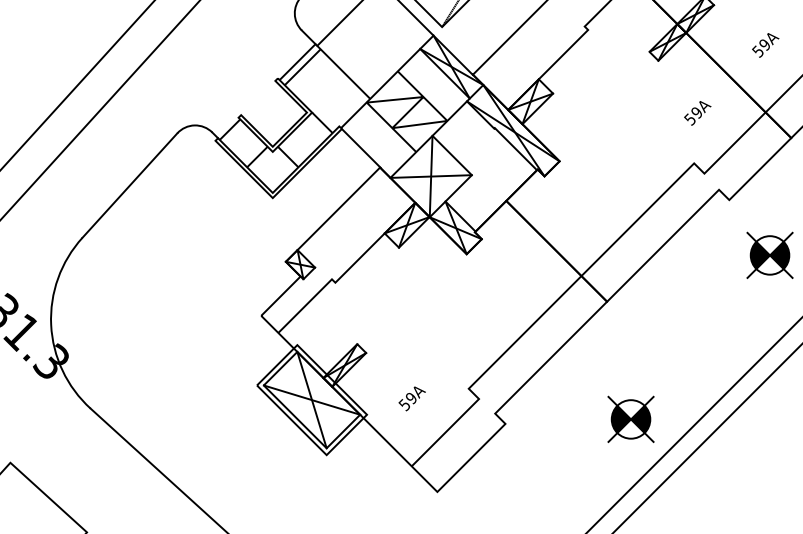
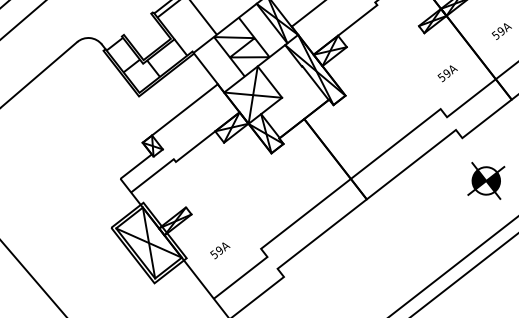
part: (630, 418) -> (373, 284), removed

